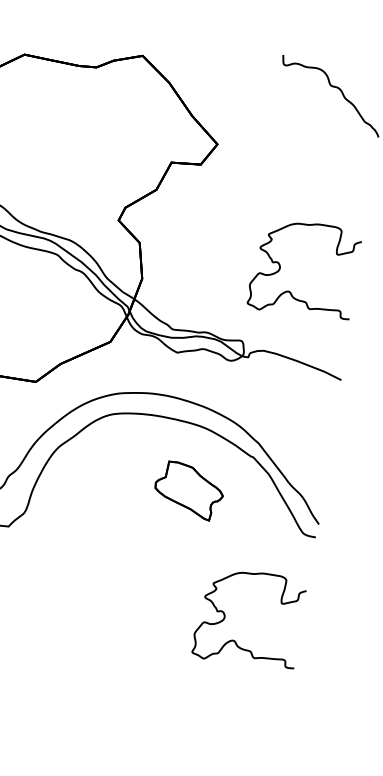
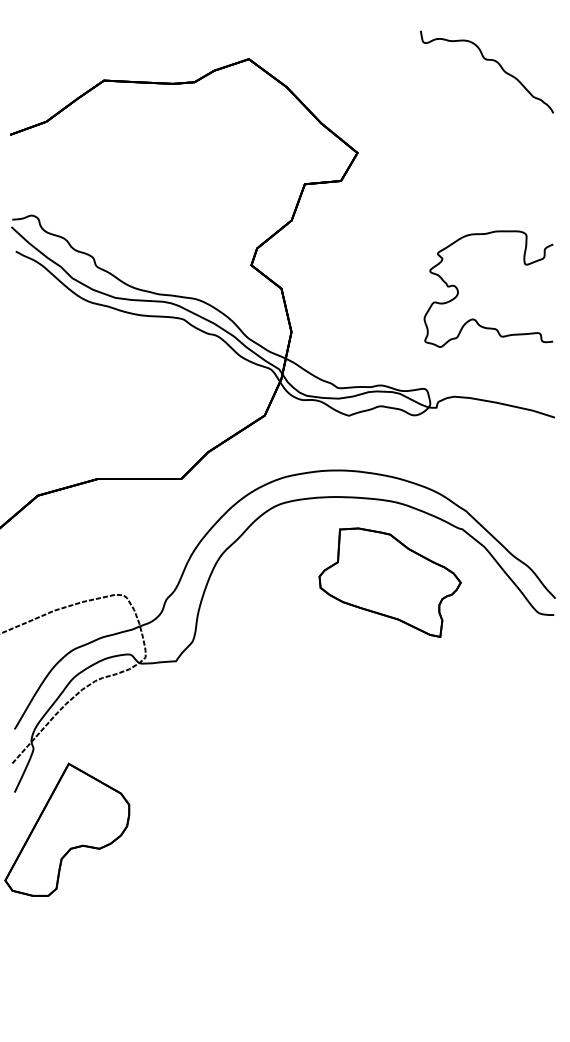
part: (188, 490) -> (389, 582), size x1.67
curve: (225, 614) -> (458, 727), removed

